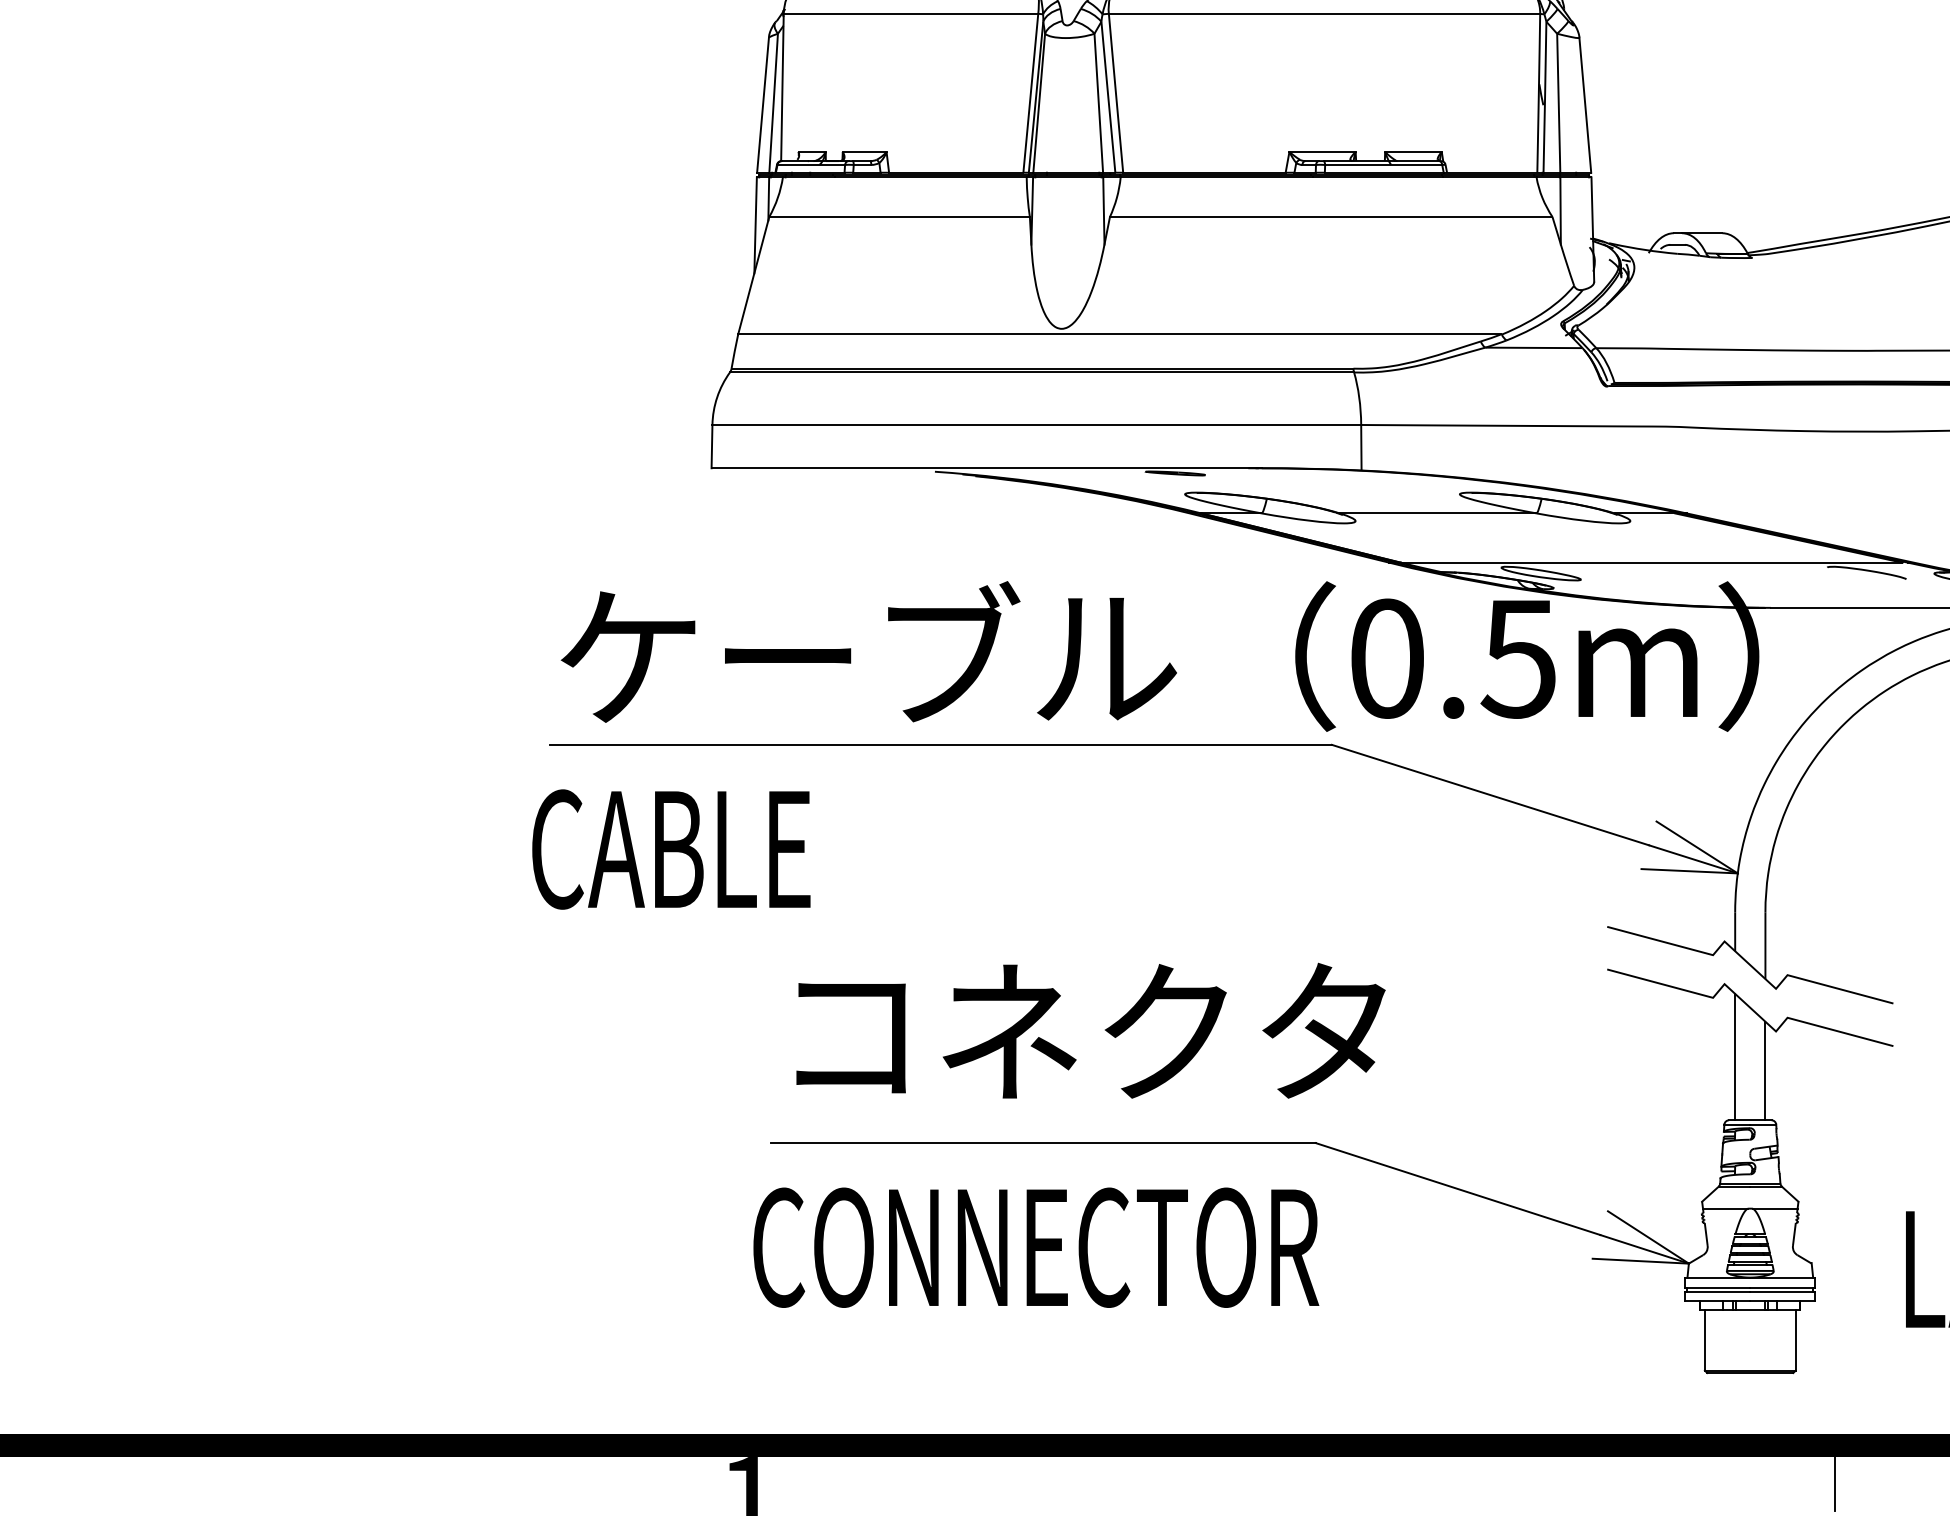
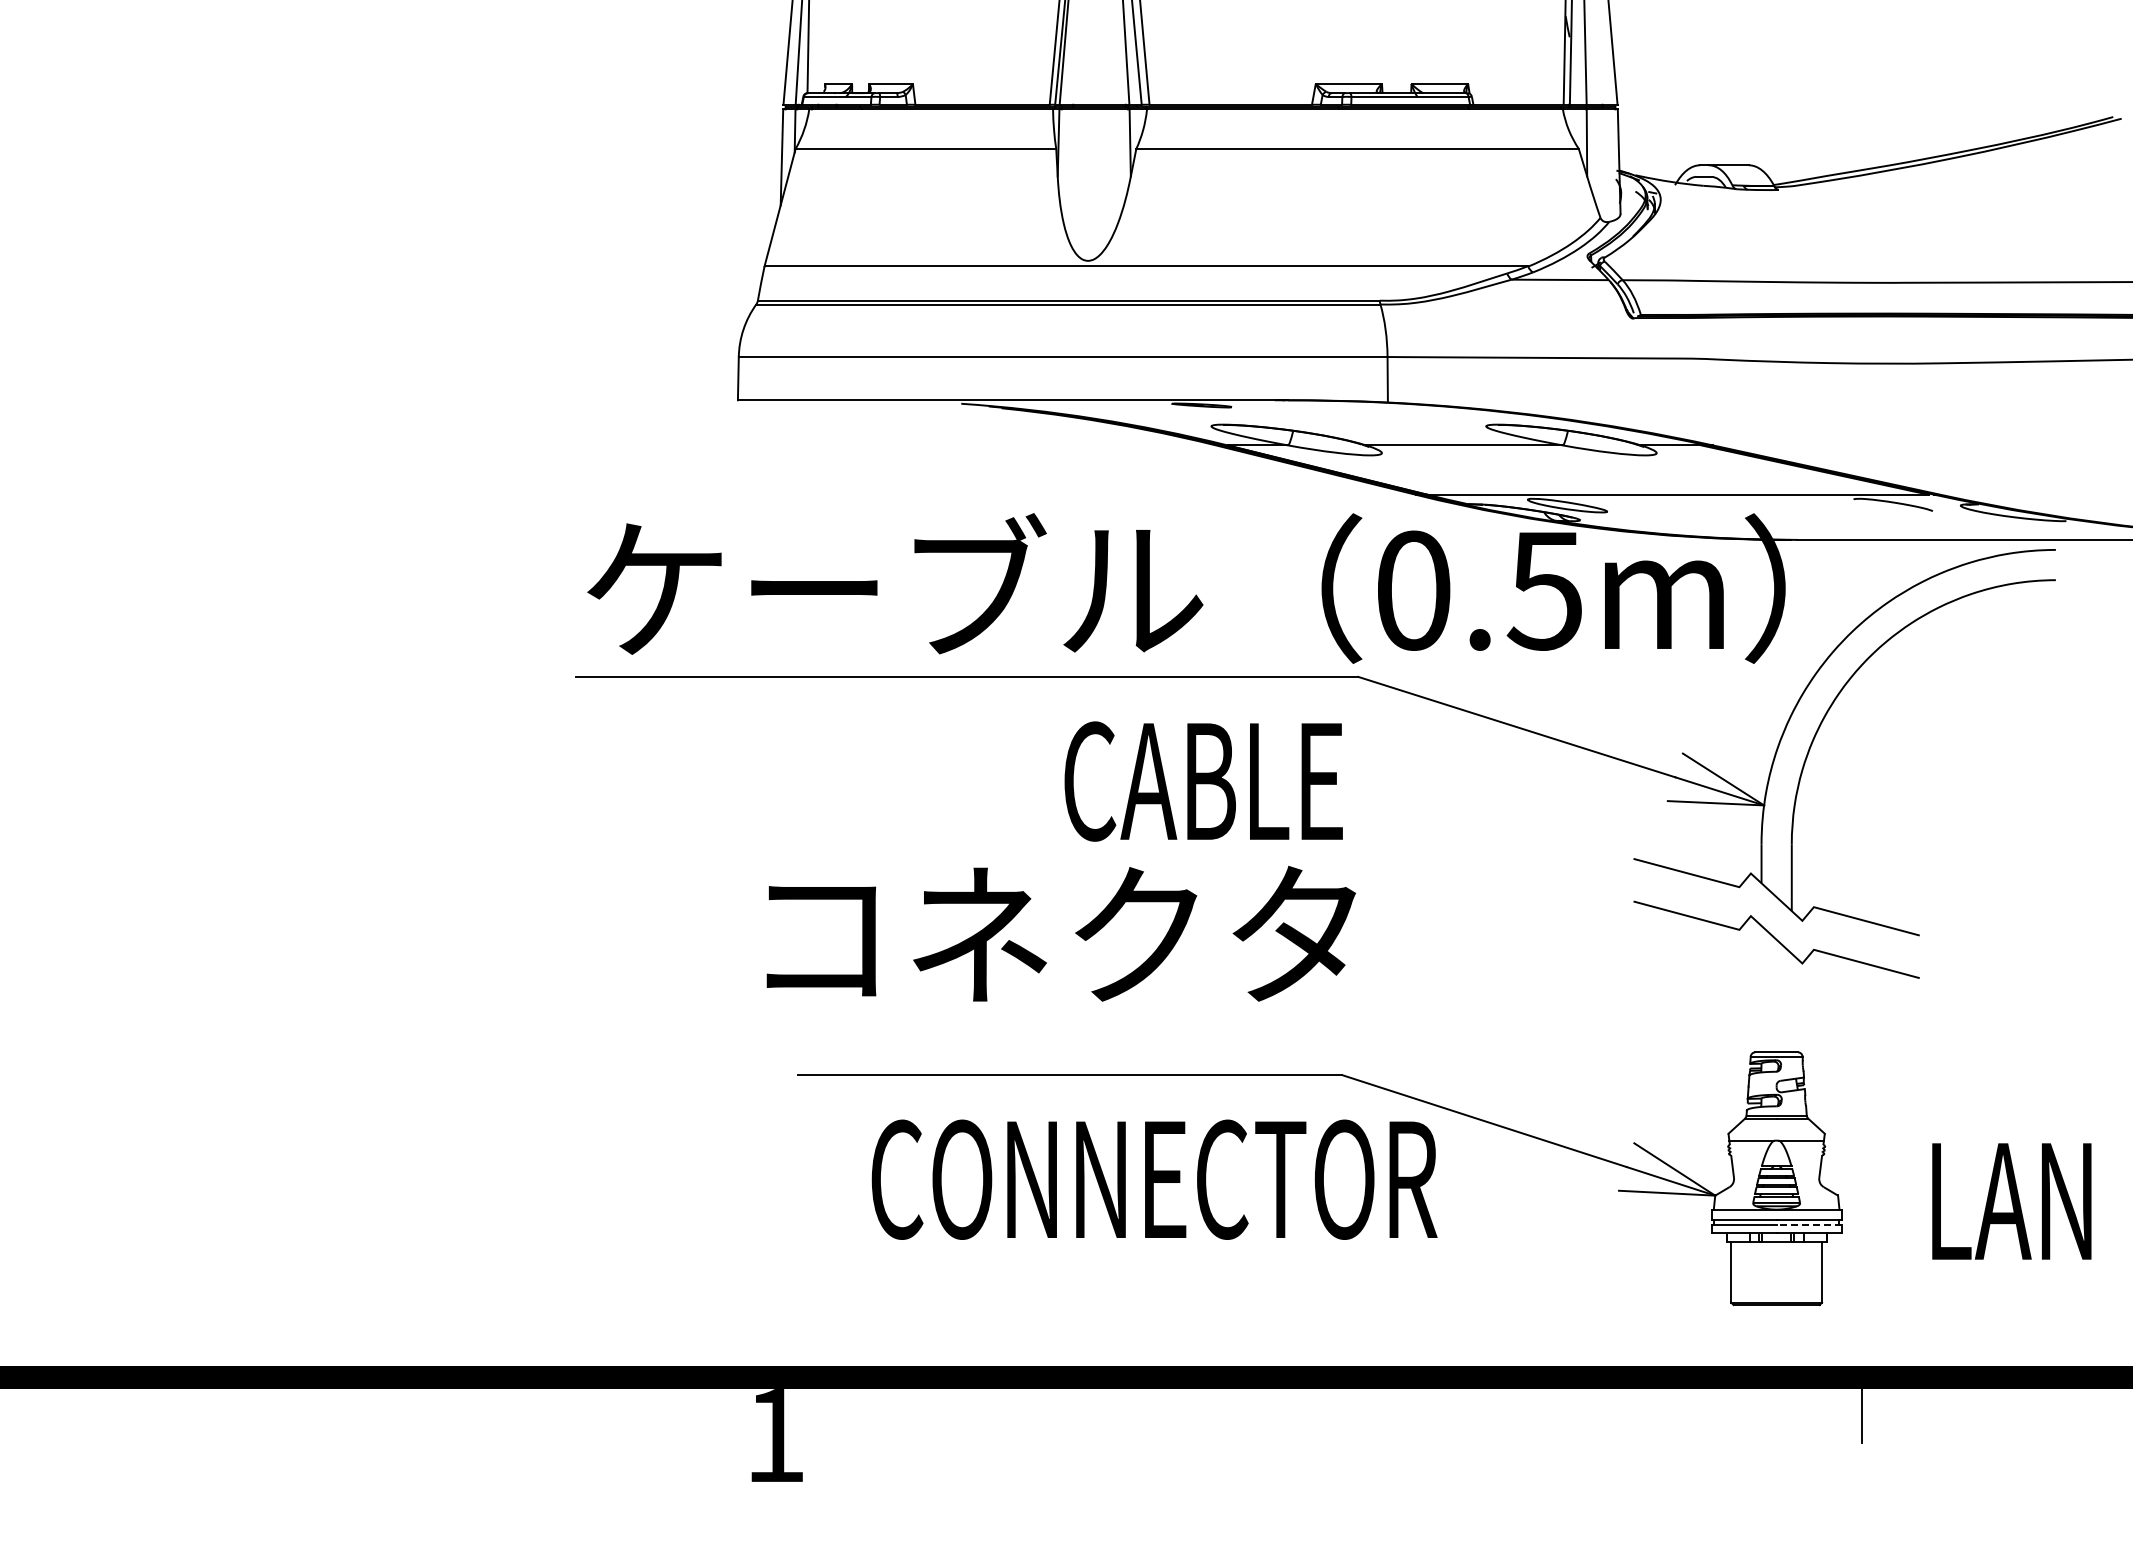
text: (671, 849) -> (1203, 781), moved
text: (1091, 1030) -> (1061, 933), moved
line: (1735, 1056) -> (1761, 988), removed
line: (1765, 1070) -> (1791, 1002), removed
text: (1036, 1247) -> (1154, 1179), moved
line: (1783, 1292) -> (1809, 1224), solid -> dashed

